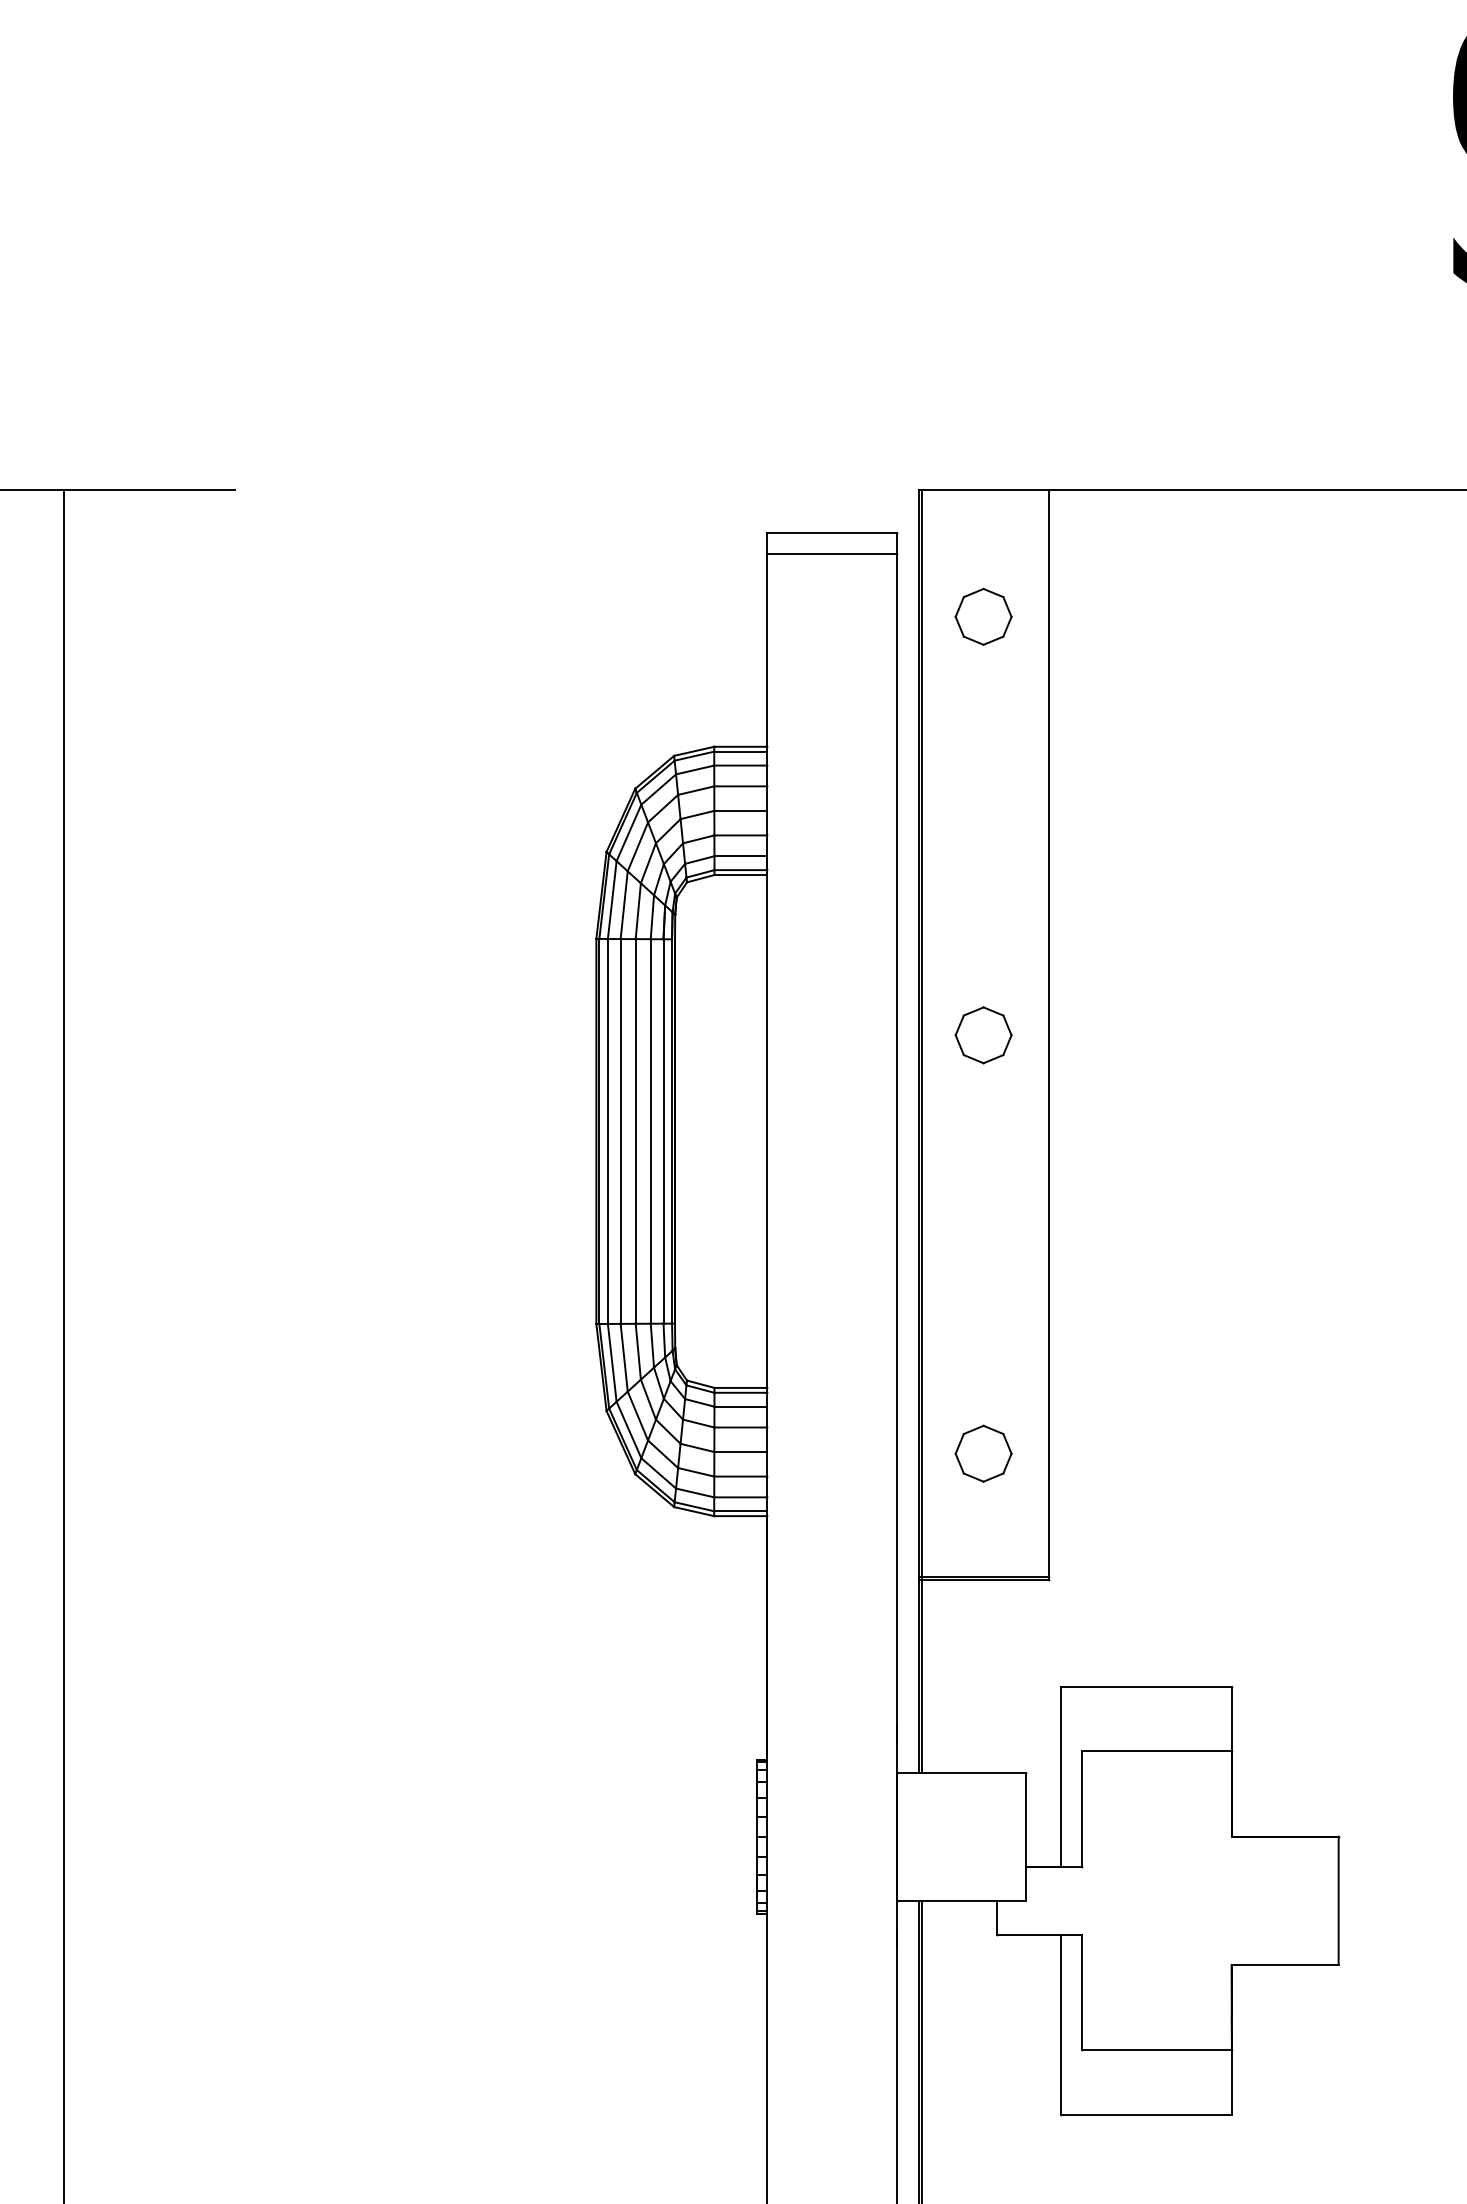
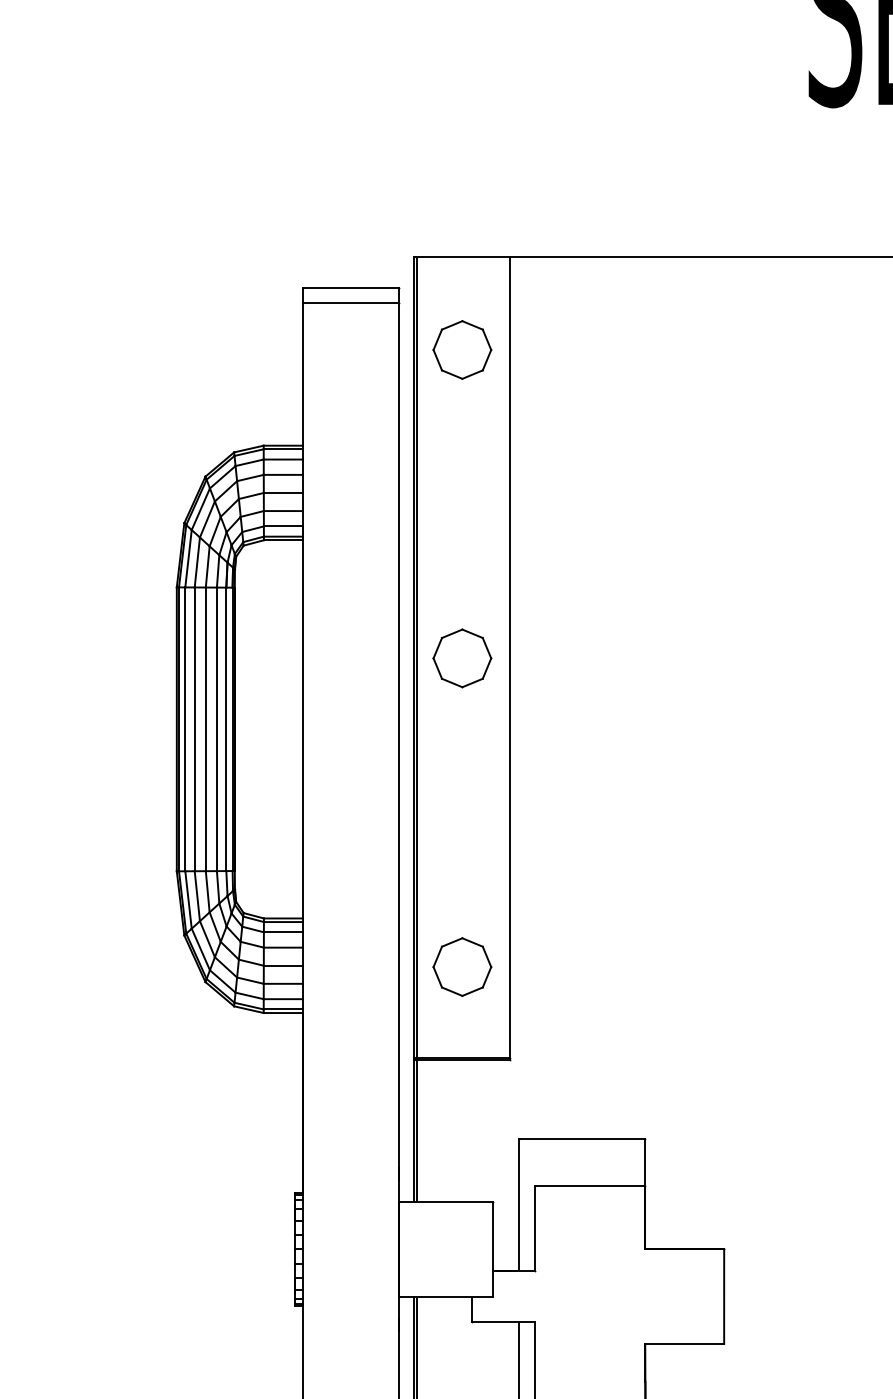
part: (983, 616) -> (462, 349), size x1.4
part: (983, 1035) -> (462, 658), size x1.4
part: (983, 1453) -> (462, 966), size x1.4

